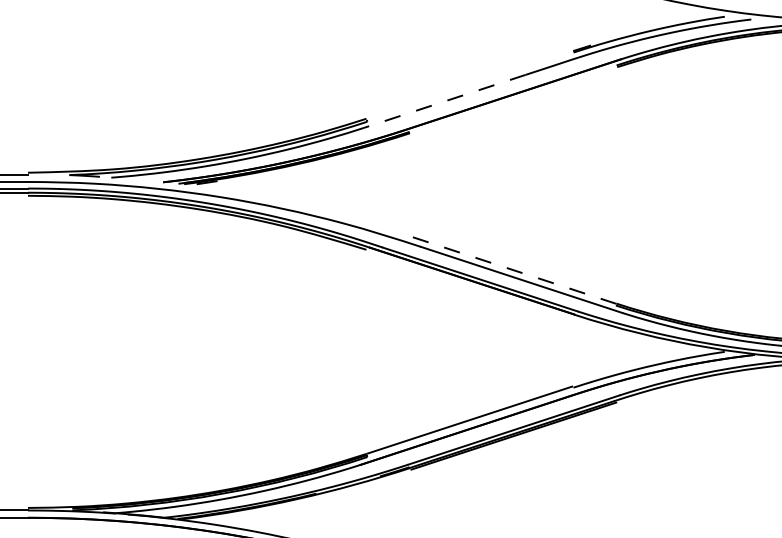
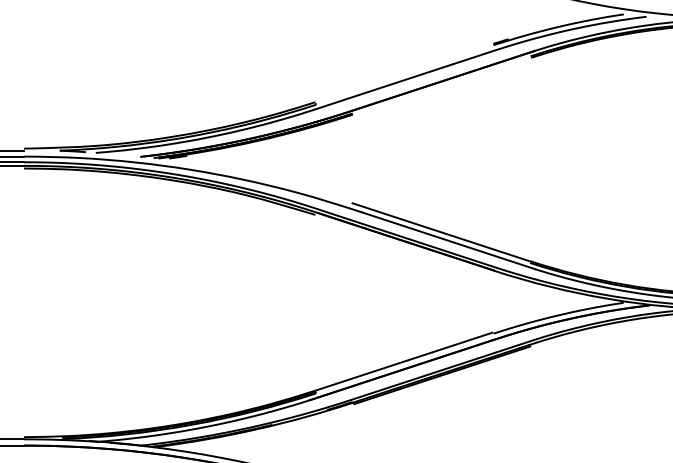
line: (444, 101) -> (382, 87), dashed -> solid
line: (513, 270) -> (441, 232), dashed -> solid

